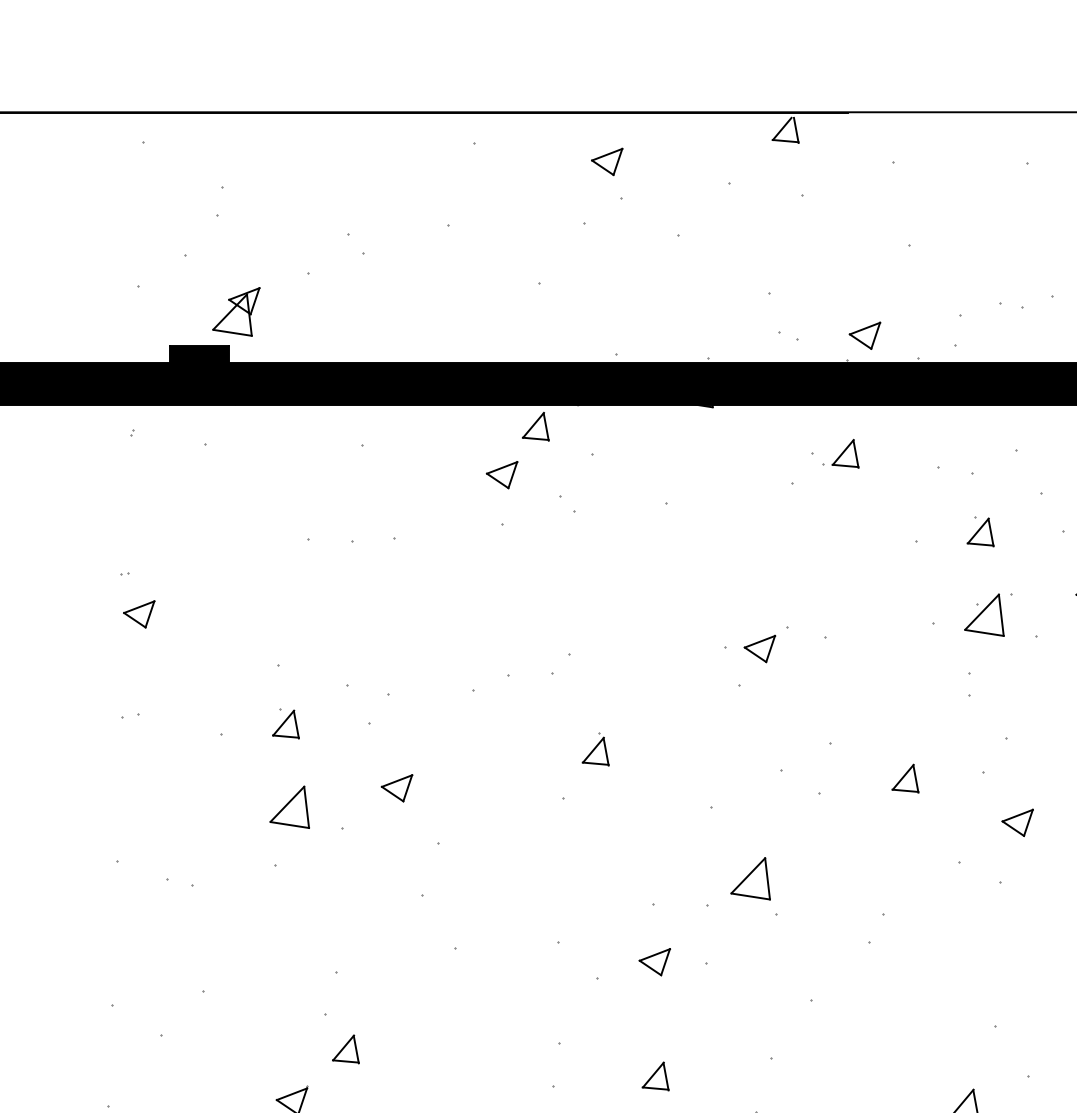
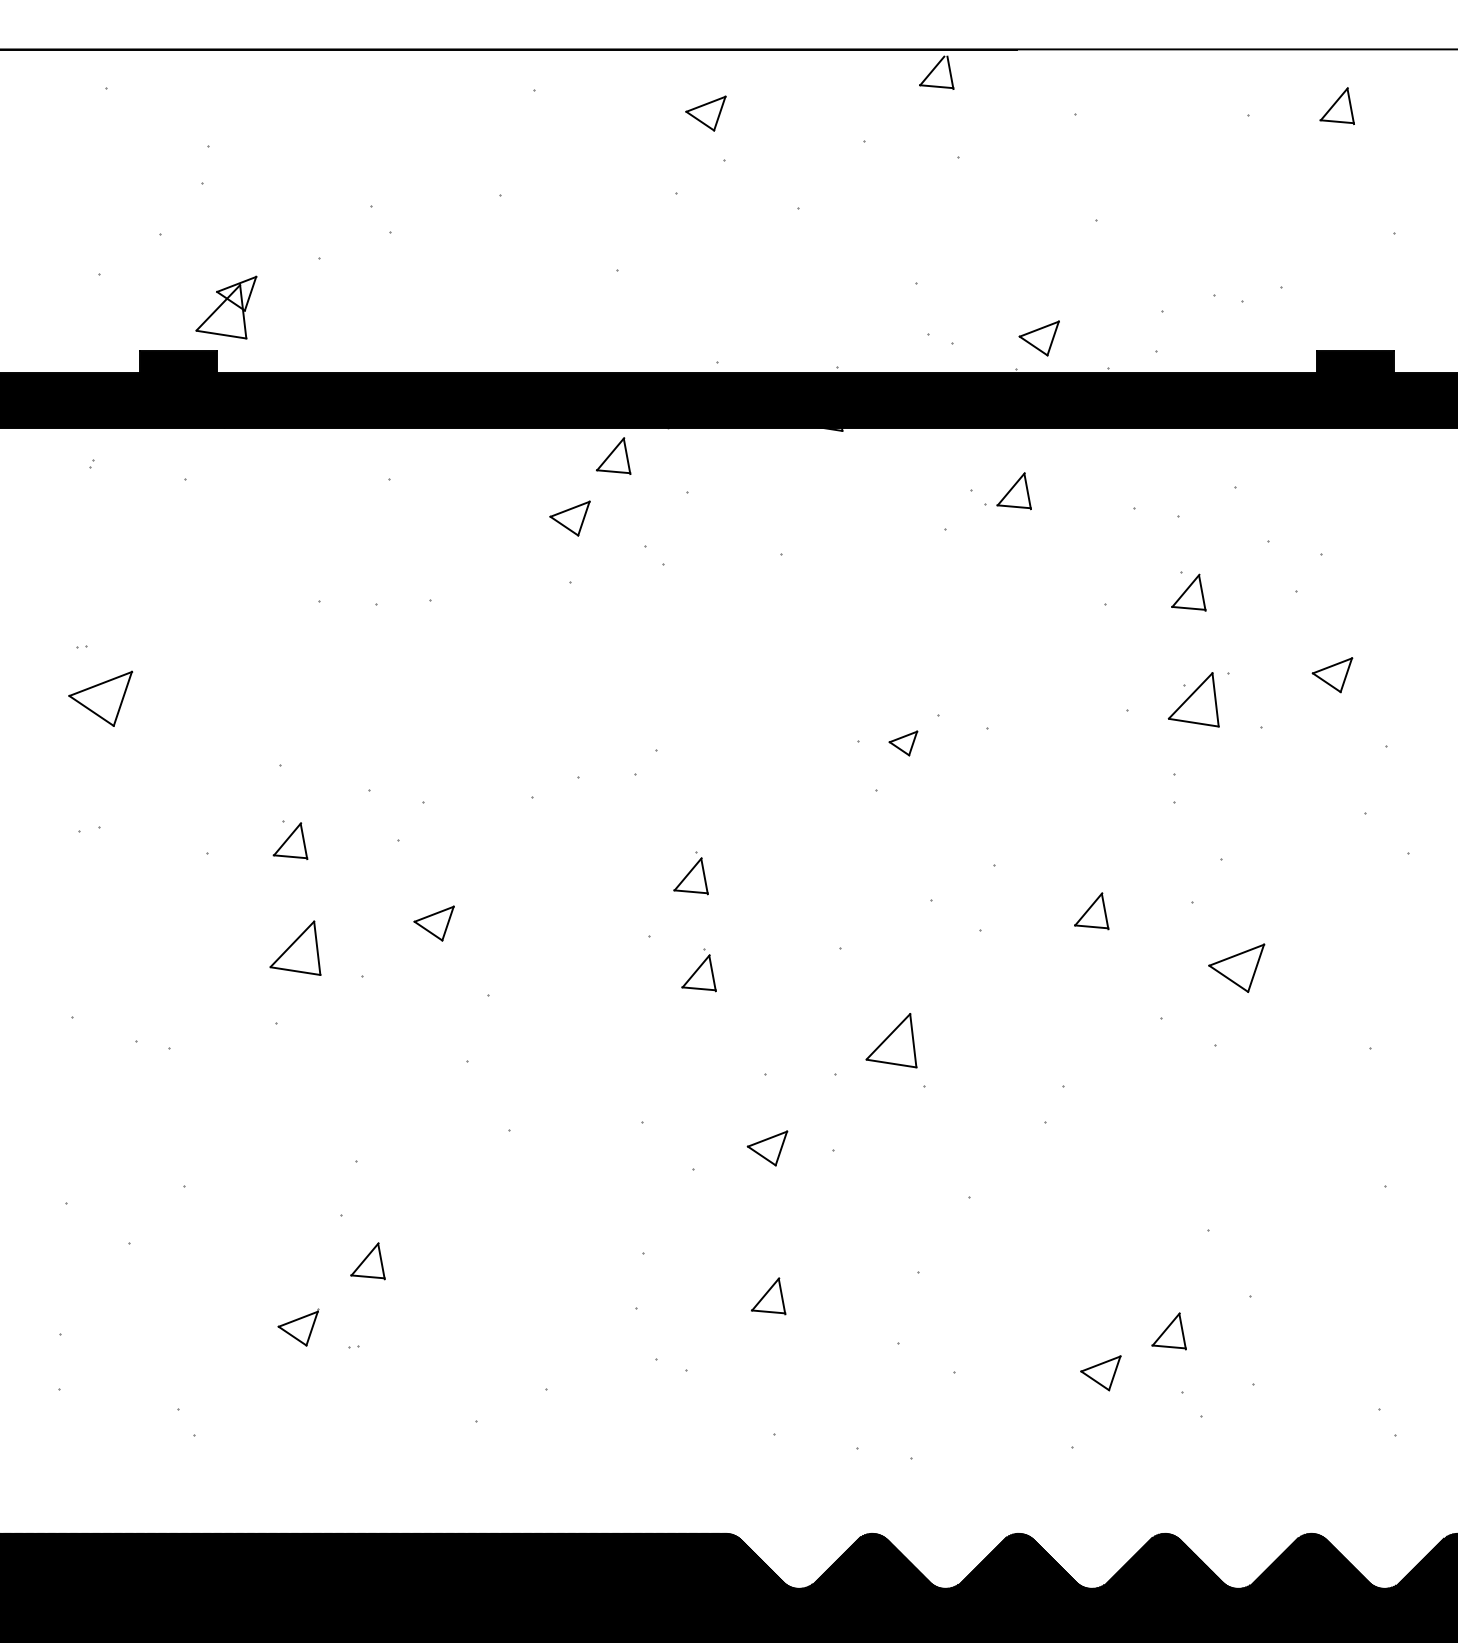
part: (139, 614) -> (100, 698), size x1.6
part: (759, 649) -> (903, 743), size x0.7
part: (1017, 823) -> (1236, 968), size x1.4
part: (601, 824) -> (698, 970), added

